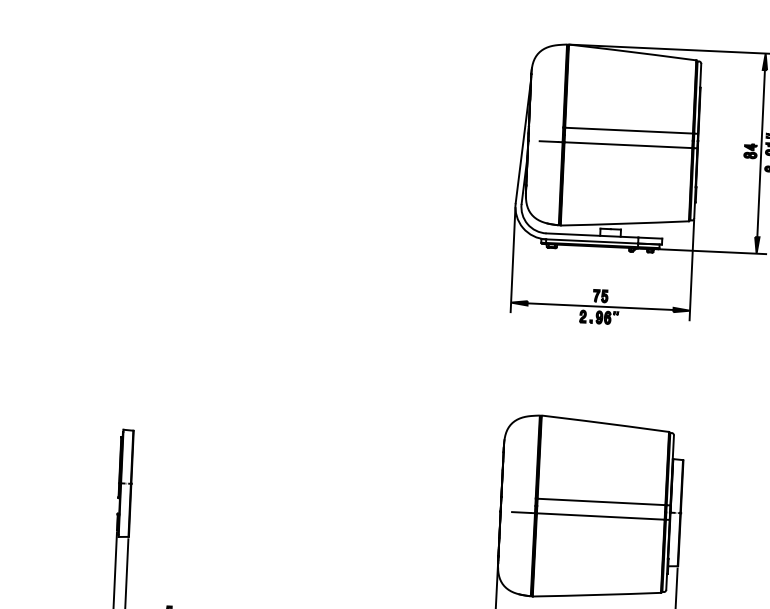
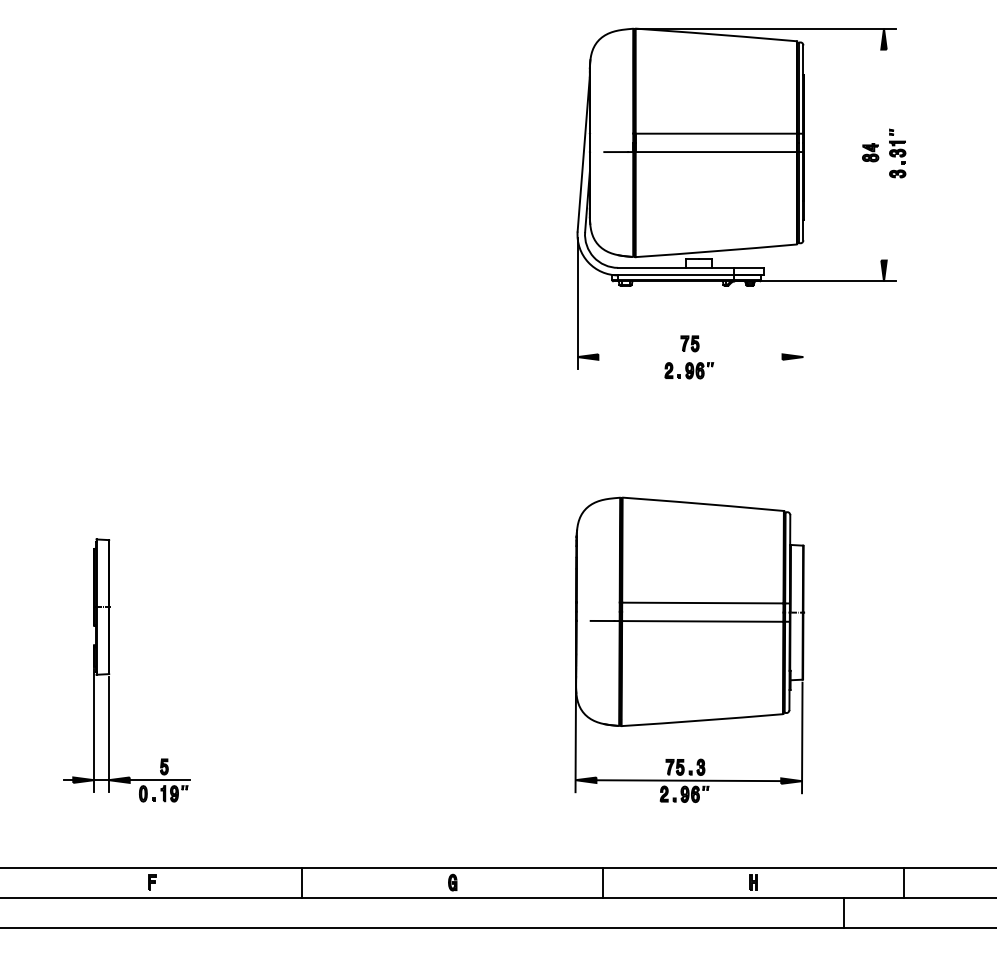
line: (761, 153) -> (884, 154), removed
line: (691, 270) -> (803, 306), removed
line: (600, 307) -> (690, 357), removed

